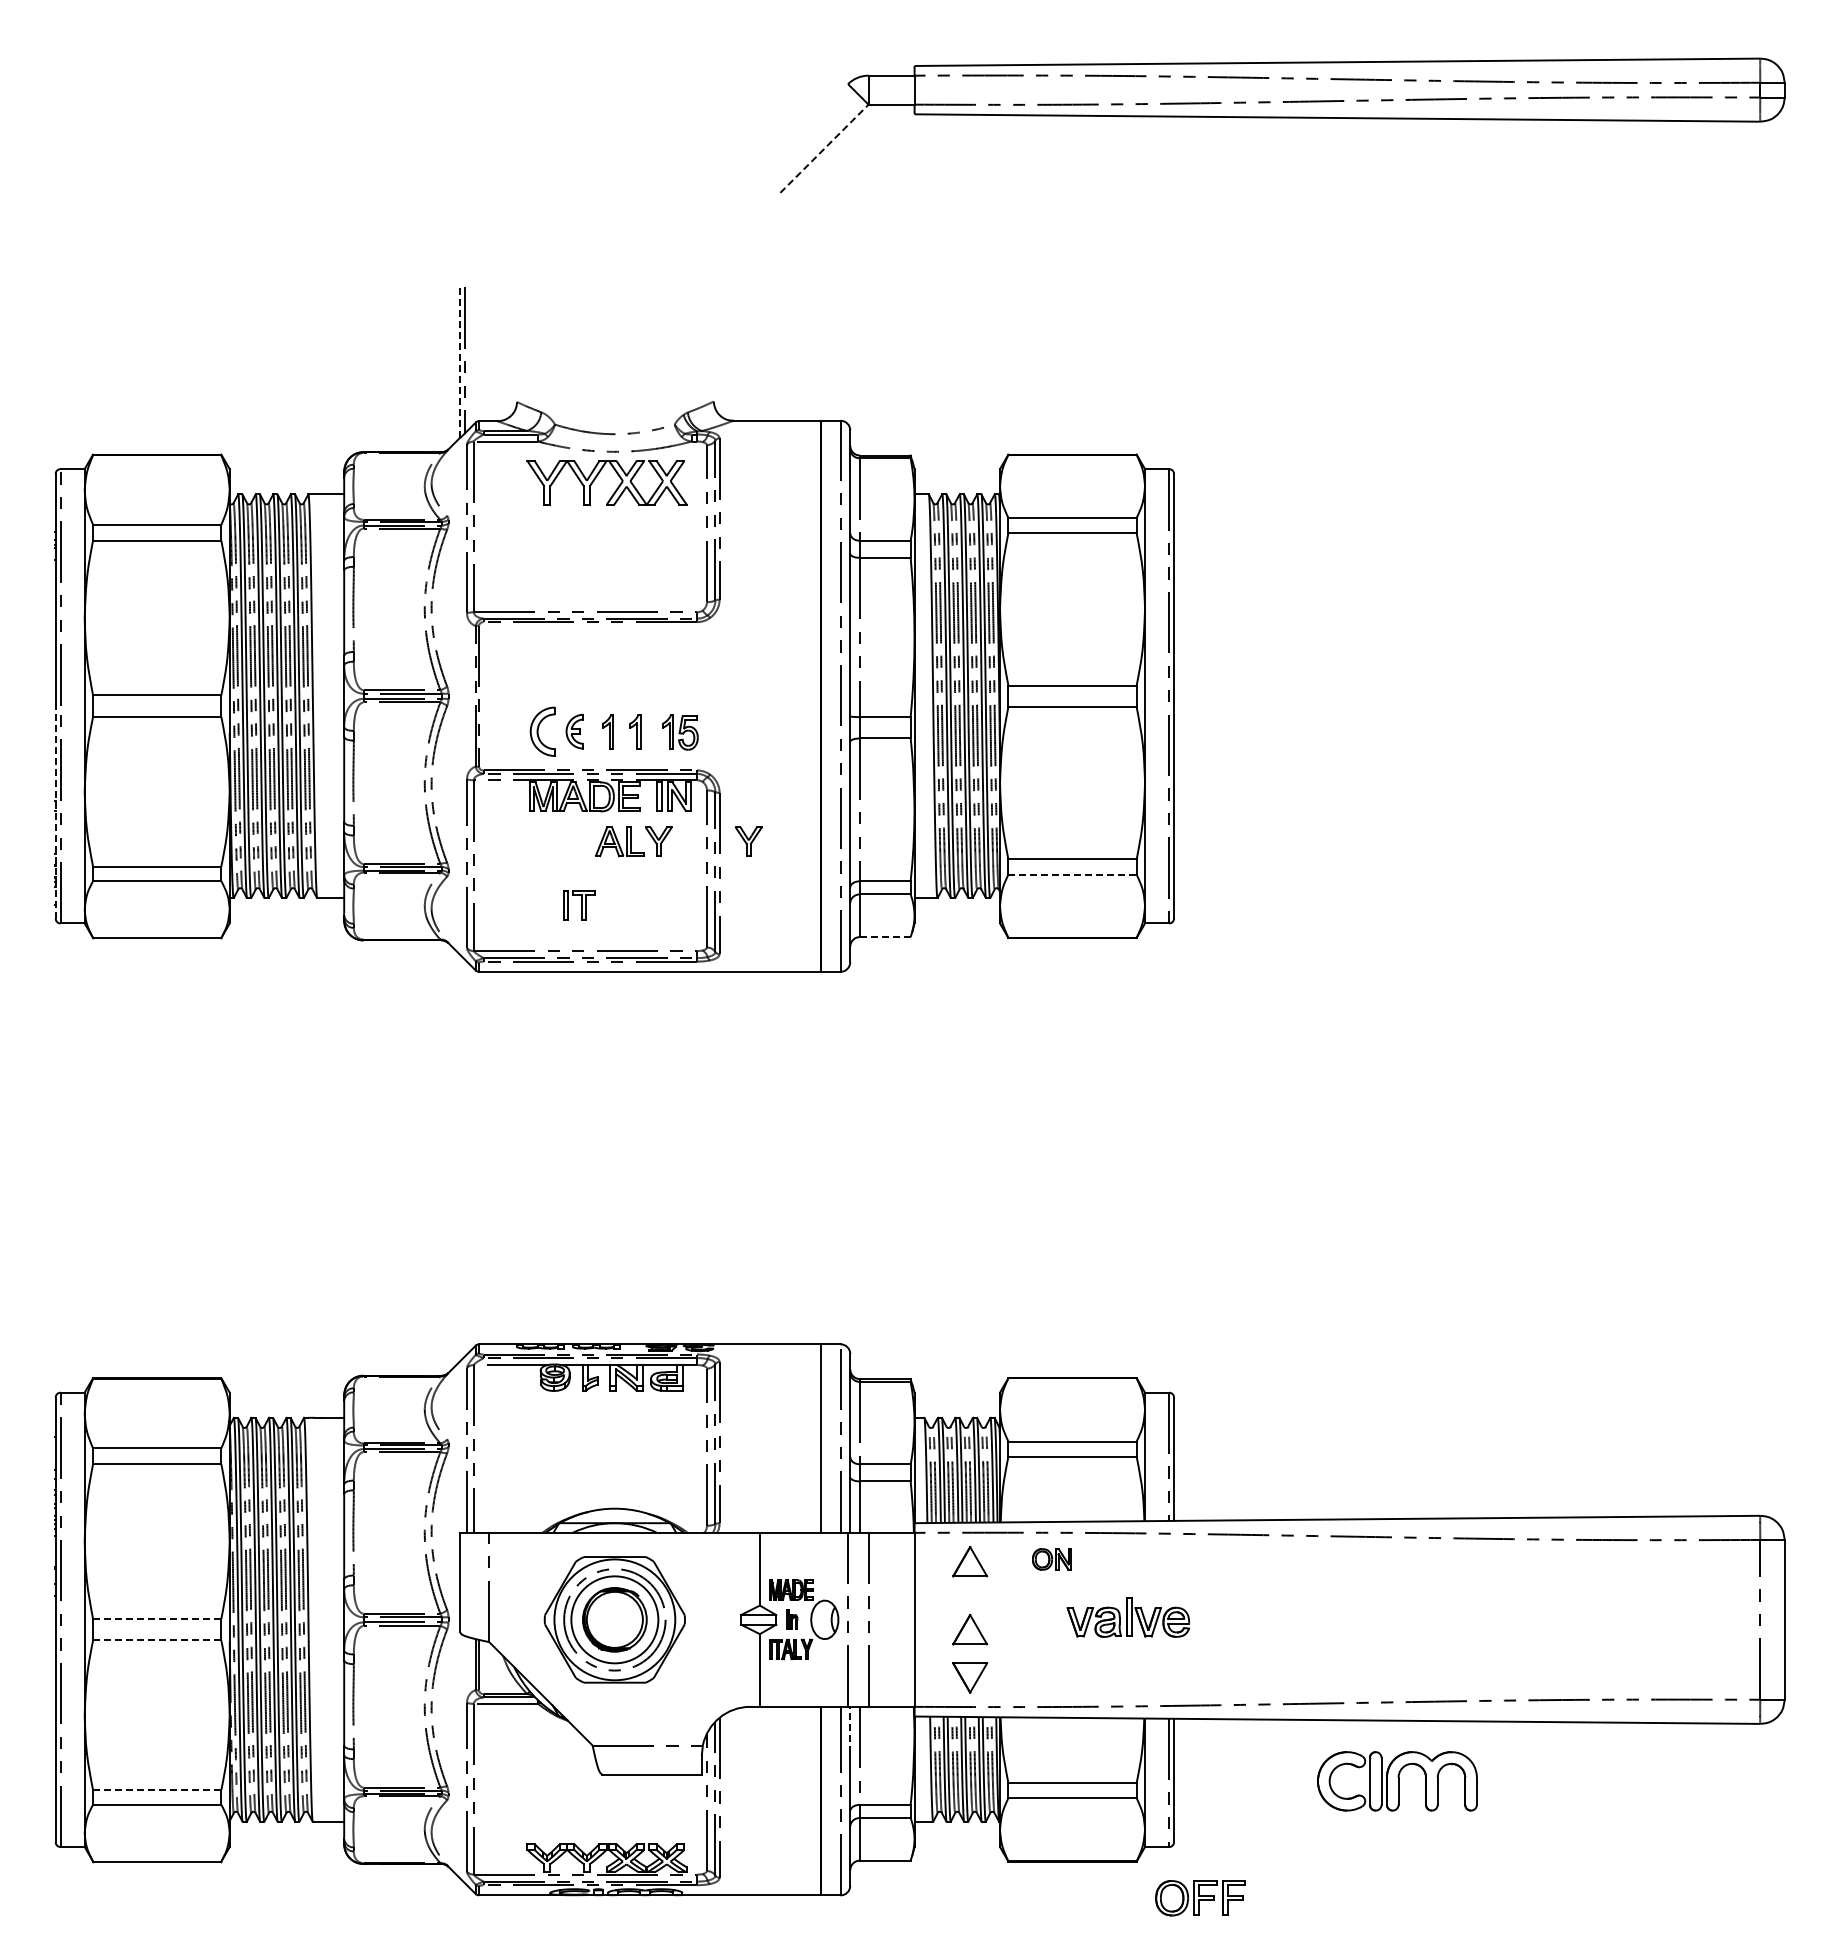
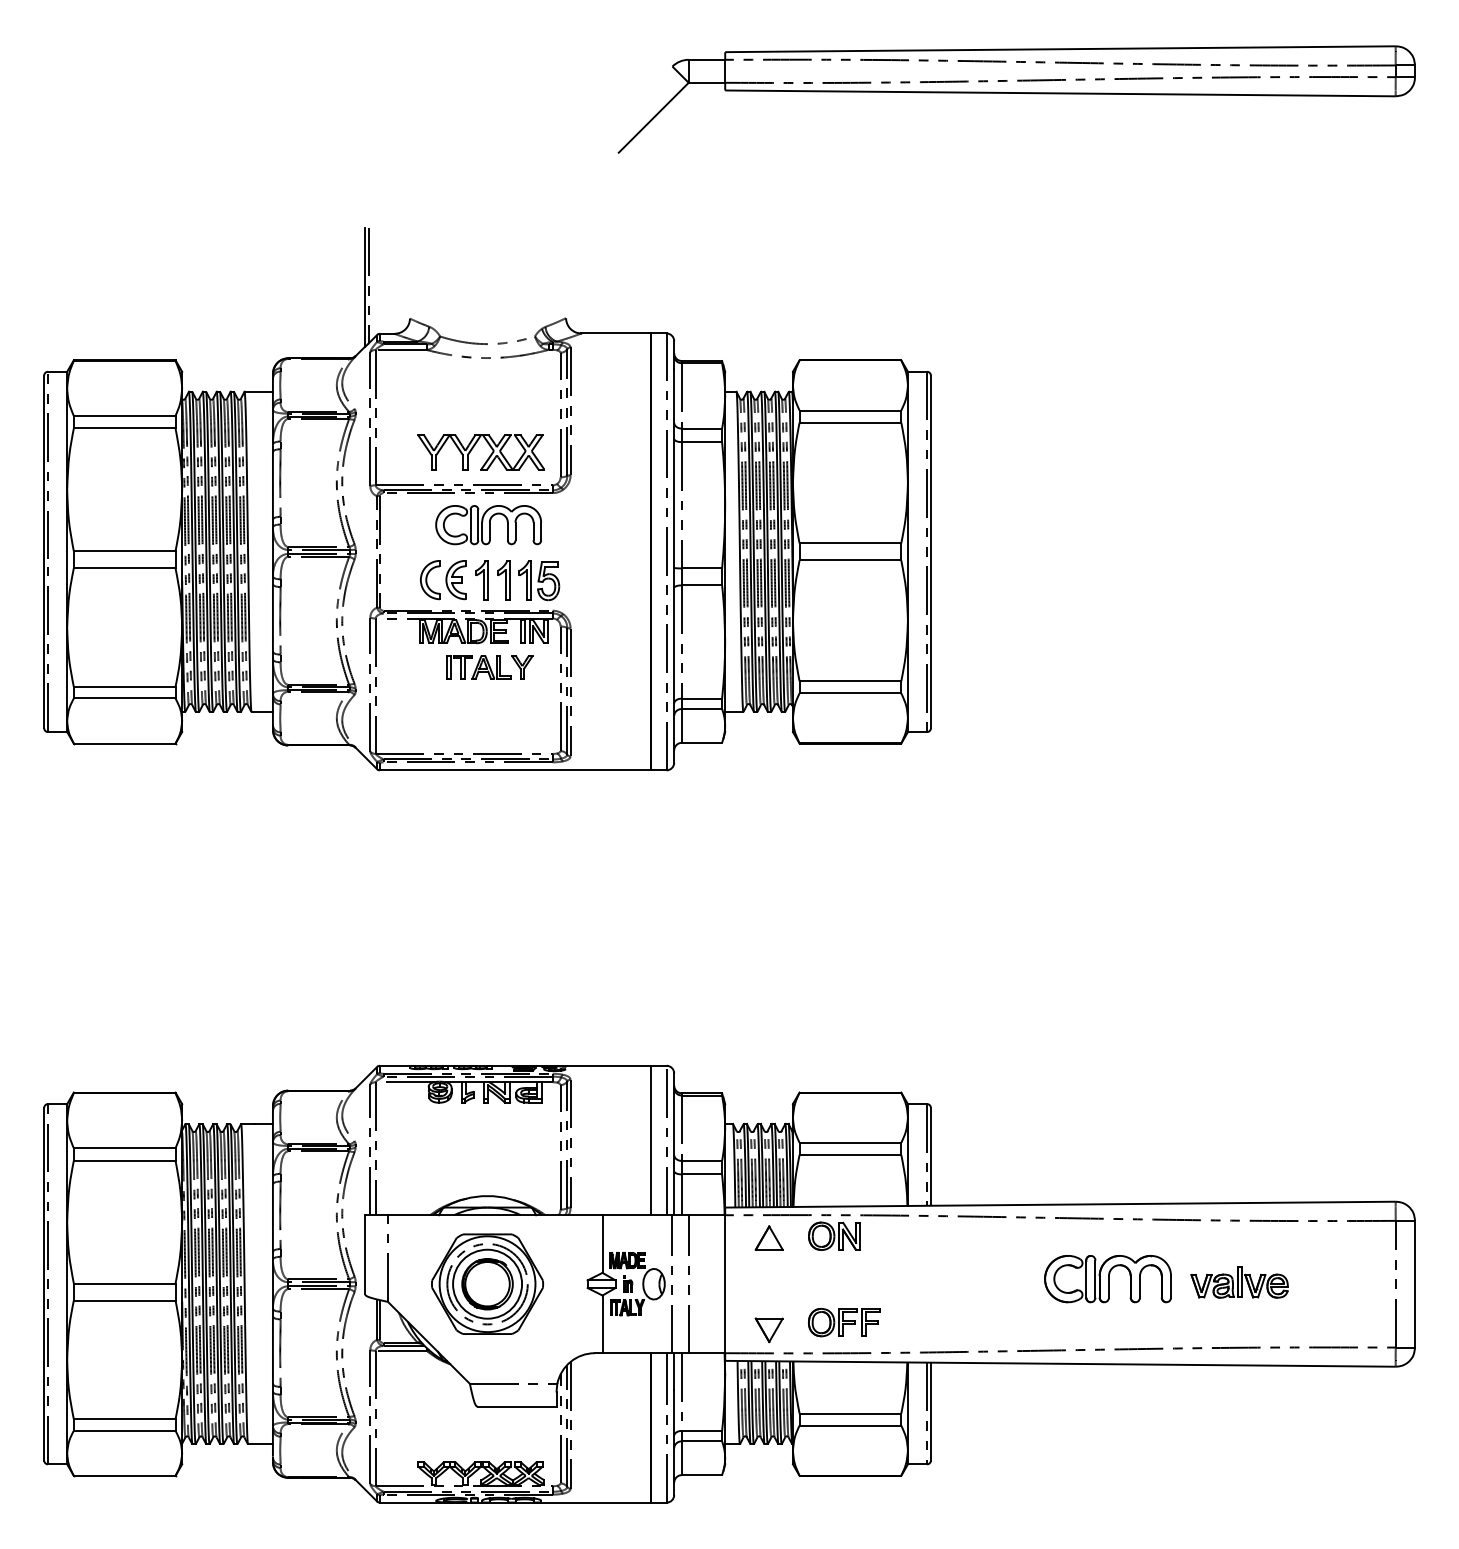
line: (824, 148) -> (653, 117), dashed -> solid
line: (460, 362) -> (365, 287), dashed -> solid
part: (598, 475) -> (474, 446), moved
part: (616, 662) -> (488, 525), added
part: (574, 731) -> (455, 579), size x1.43
part: (607, 732) -> (481, 580), size x1.43
part: (635, 732) -> (503, 580), size x1.43
part: (680, 732) -> (539, 580), size x1.43
line: (55, 812) -> (44, 644), dashed -> solid
part: (748, 841) -> (593, 667), removed
line: (1073, 874) -> (851, 693), dashed -> solid
part: (579, 905) -> (459, 667), moved
line: (884, 937) -> (701, 743), dashed -> solid
part: (1051, 1559) -> (833, 1236), size x1.67
part: (1128, 1617) -> (1239, 1282), moved
line: (156, 1618) -> (124, 1283), dashed -> solid
part: (970, 1629) -> (769, 1291), removed
line: (157, 1640) -> (124, 1300), dashed -> solid
line: (850, 1729) -> (674, 1371), dashed -> solid
part: (1397, 1781) -> (1108, 1279), moved
line: (156, 1790) -> (124, 1419), dashed -> solid
part: (1200, 1898) -> (844, 1322), moved

